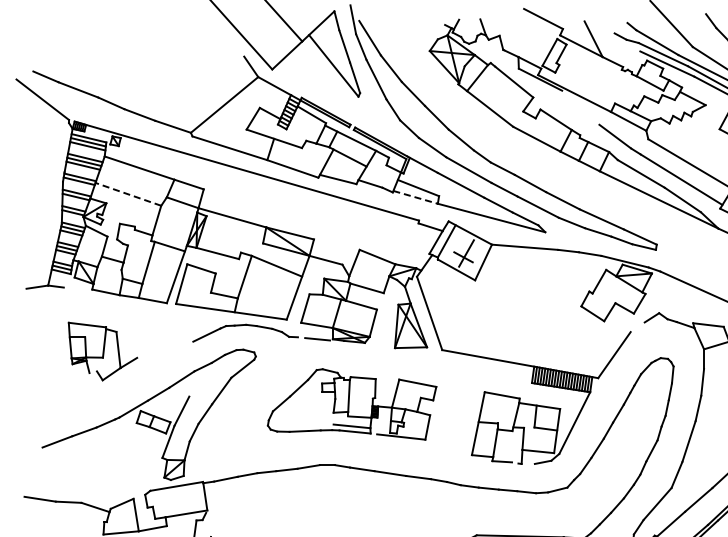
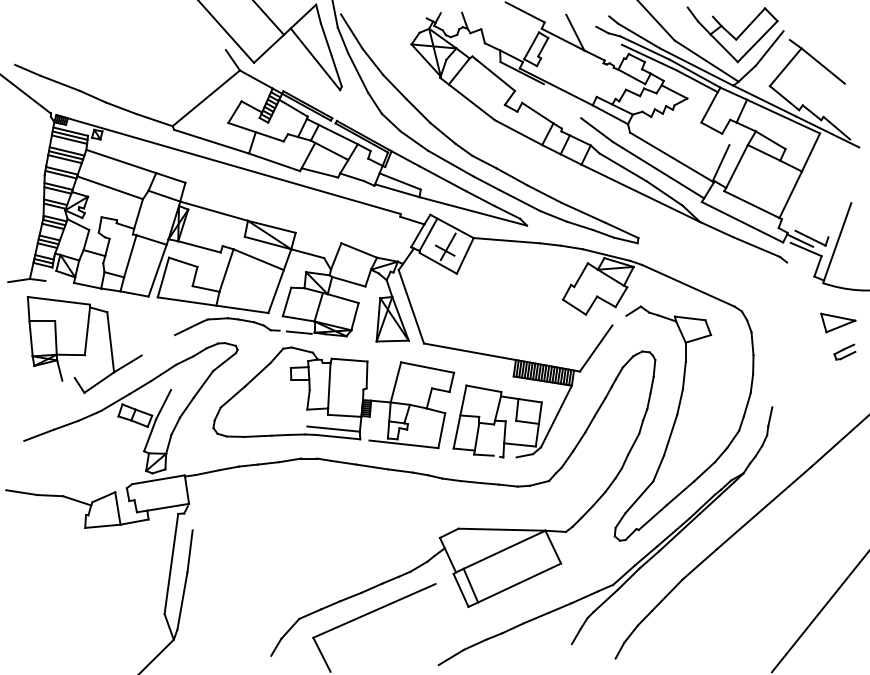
line: (128, 194) -> (110, 187), dashed -> solid
line: (415, 197) -> (397, 190), dashed -> solid
part: (102, 351) -> (84, 344), size x1.67
part: (351, 404) -> (333, 397), size x1.43

